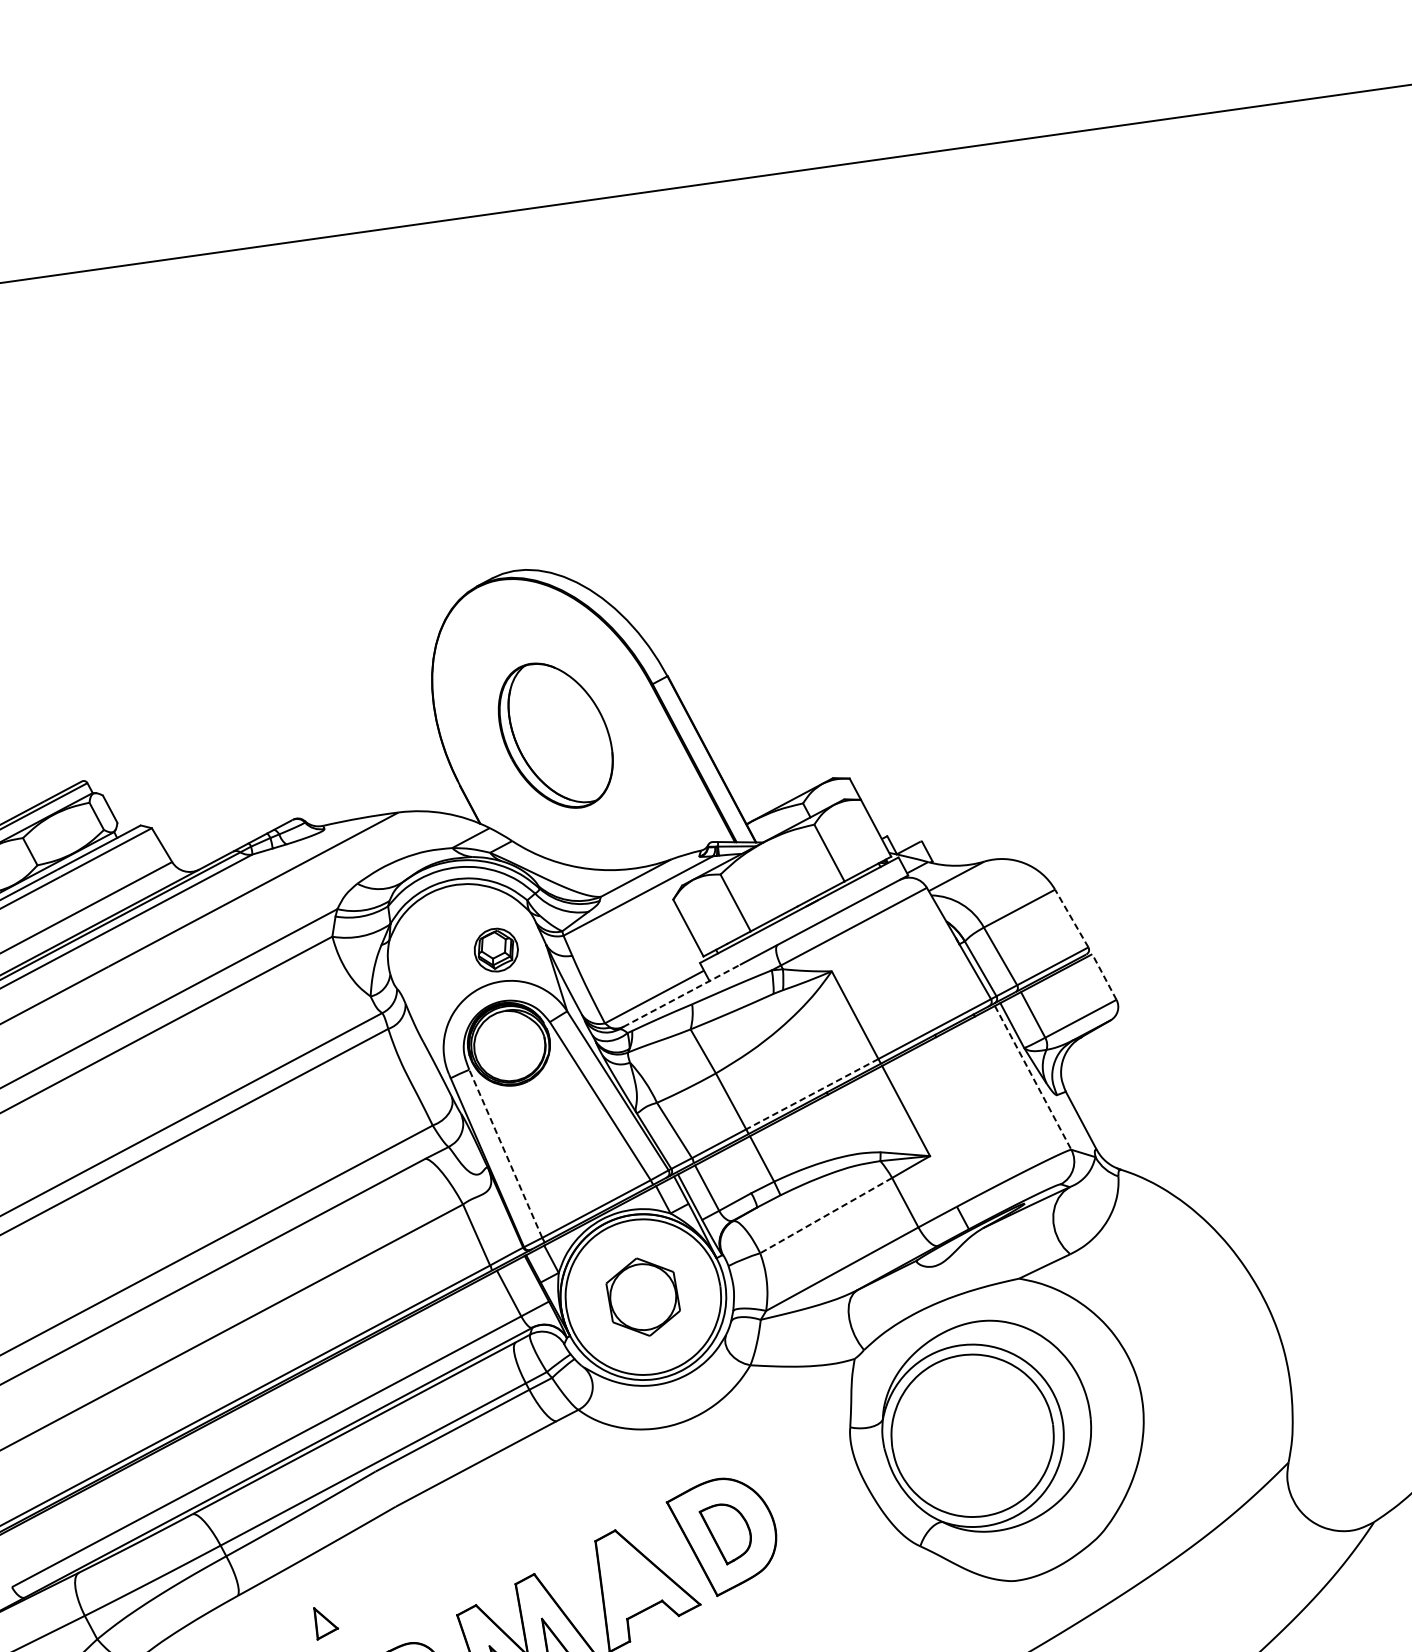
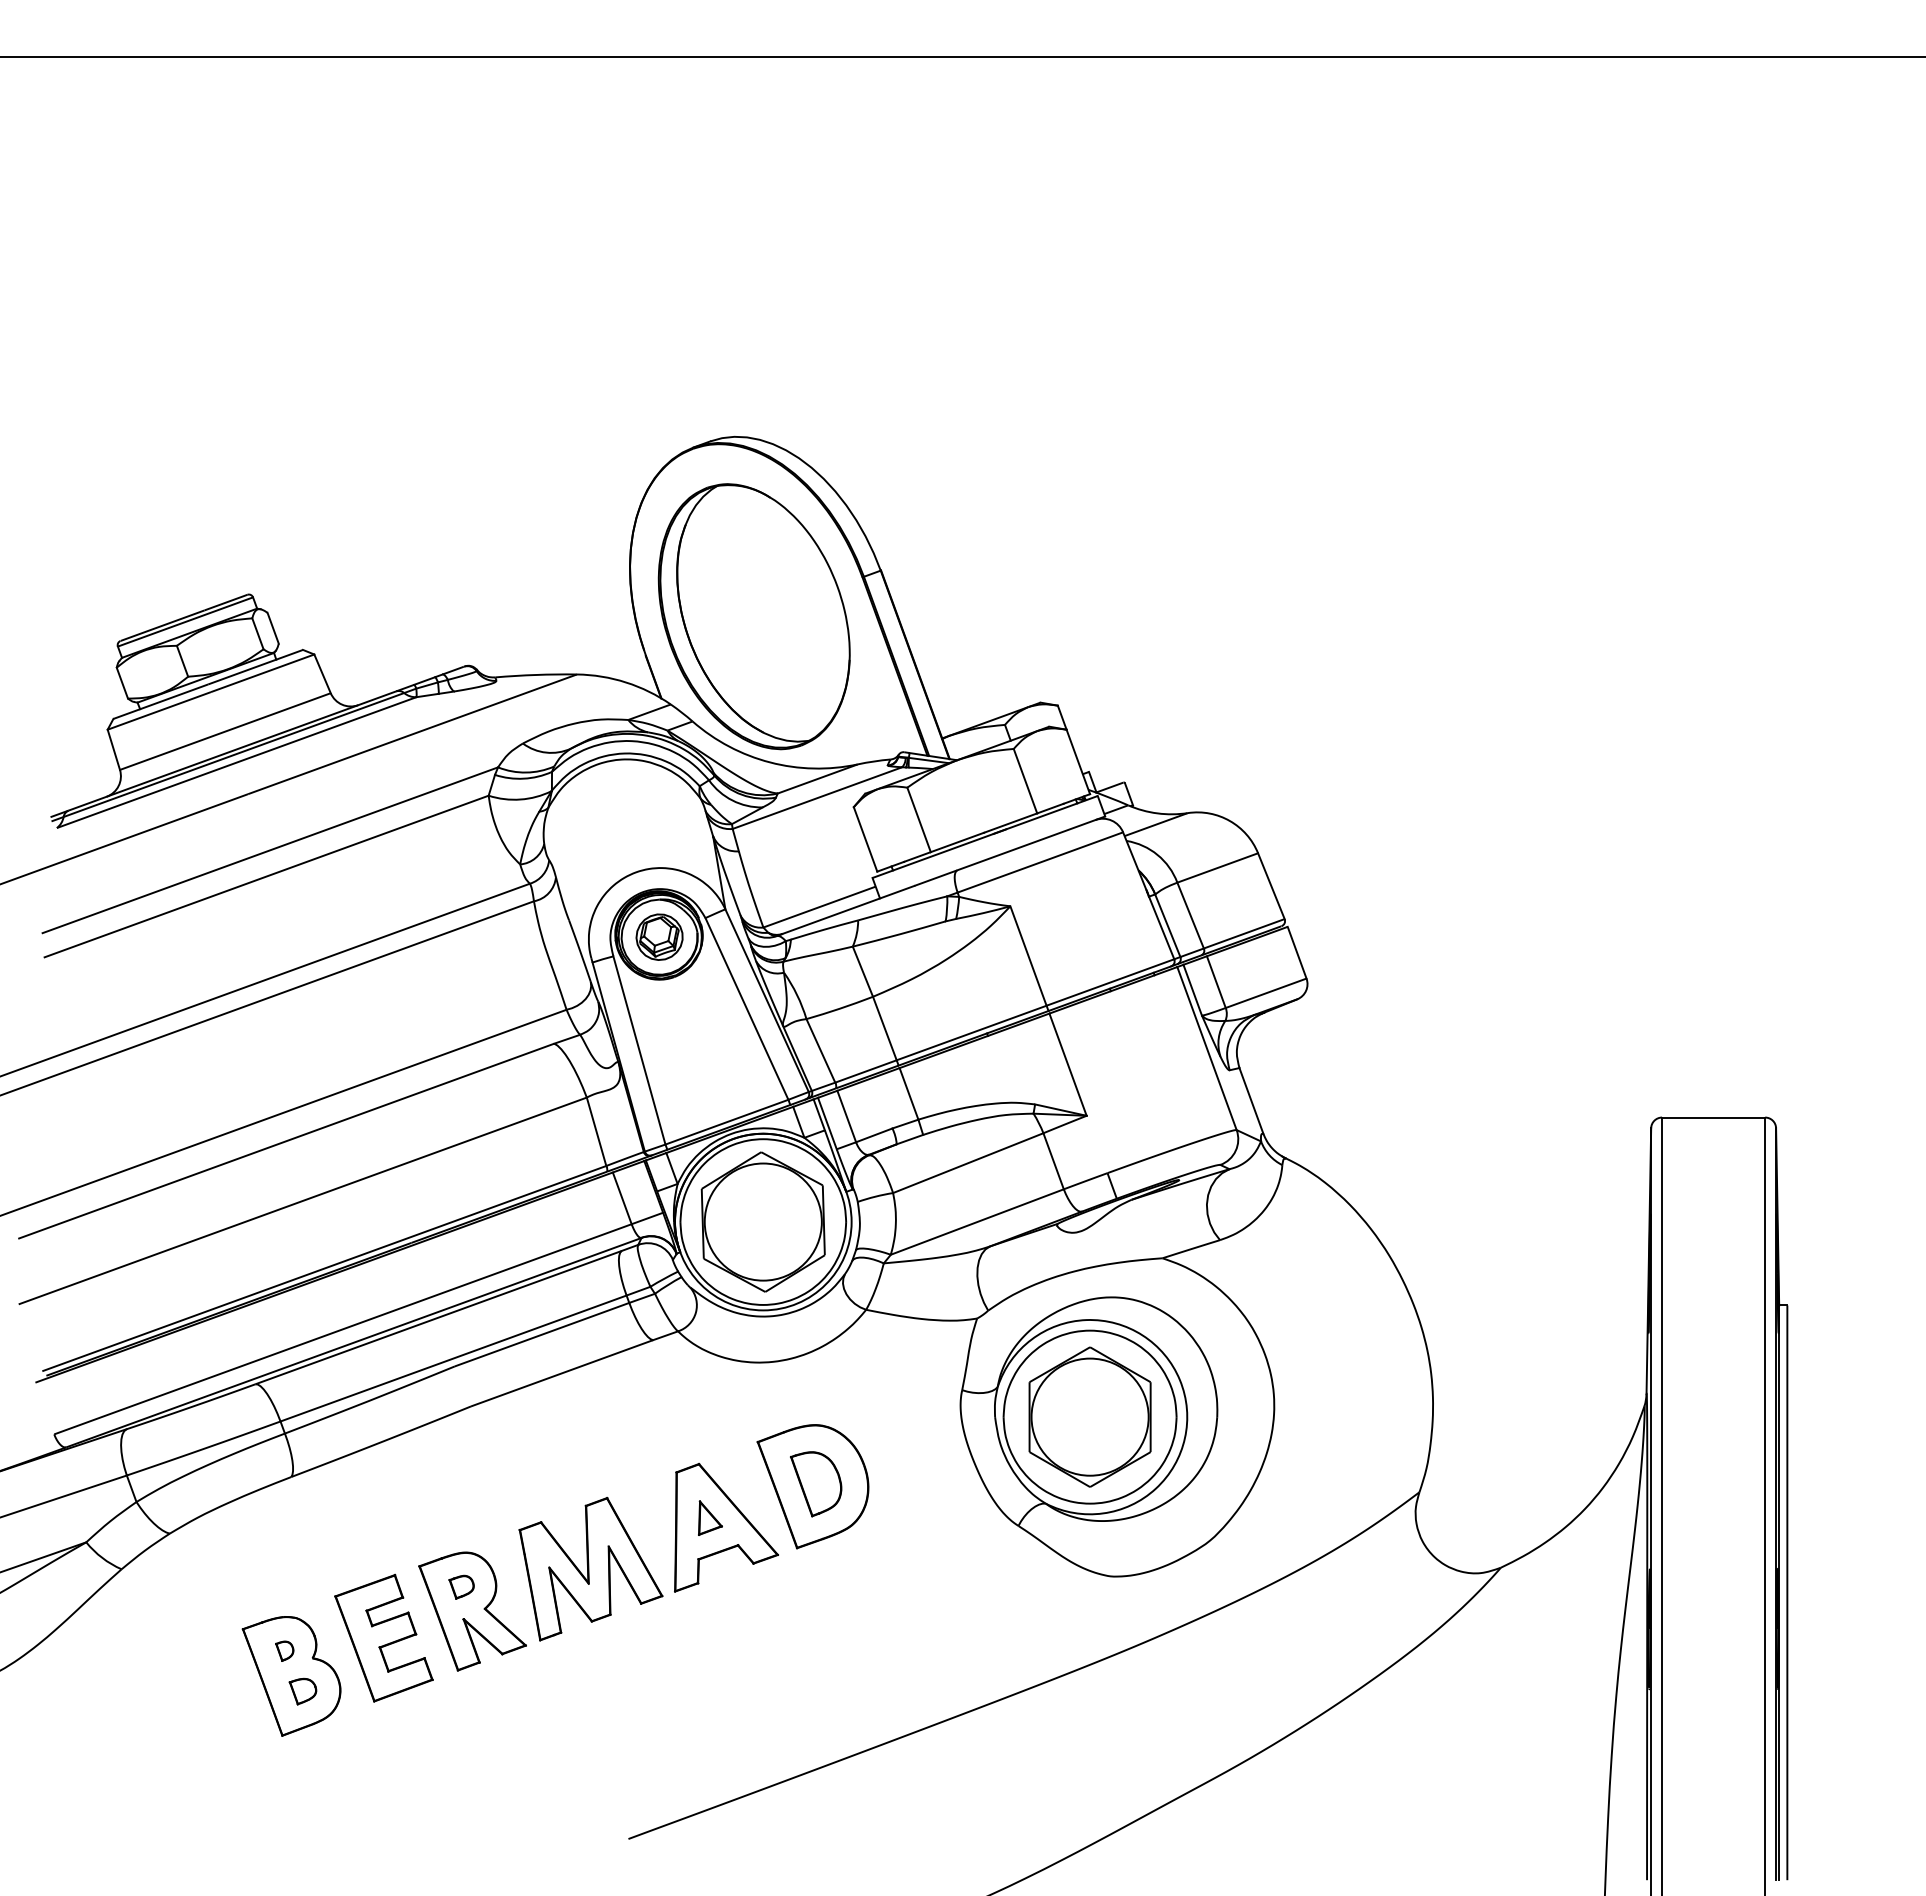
part: (555, 735) -> (753, 616), size x1.67
line: (1071, 917) -> (1271, 885), dashed -> solid
part: (496, 949) -> (659, 936), moved
line: (1104, 976) -> (1297, 952), dashed -> solid
line: (681, 995) -> (848, 909), dashed -> solid
line: (1033, 1077) -> (1207, 1048), dashed -> solid
line: (812, 1094) -> (971, 1033), dashed -> solid
line: (505, 1153) -> (639, 1050), dashed -> solid
line: (826, 1215) -> (968, 1163), dashed -> solid
part: (642, 1296) -> (762, 1221), size x1.67
part: (971, 1435) -> (1089, 1416), added
part: (326, 1621) -> (710, 1517), moved

